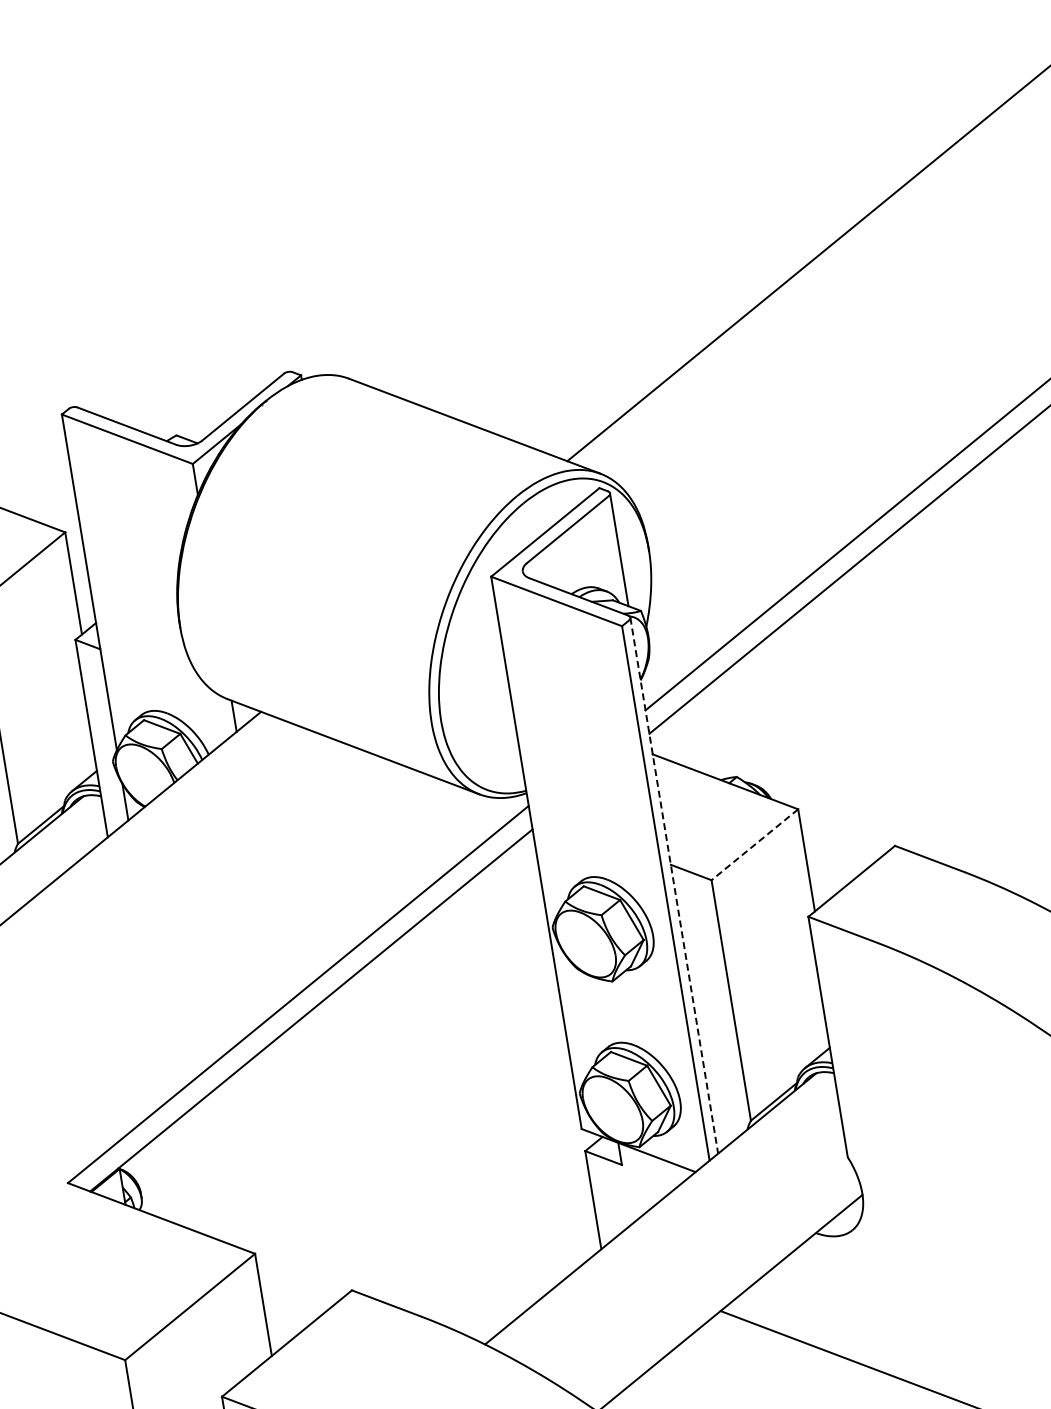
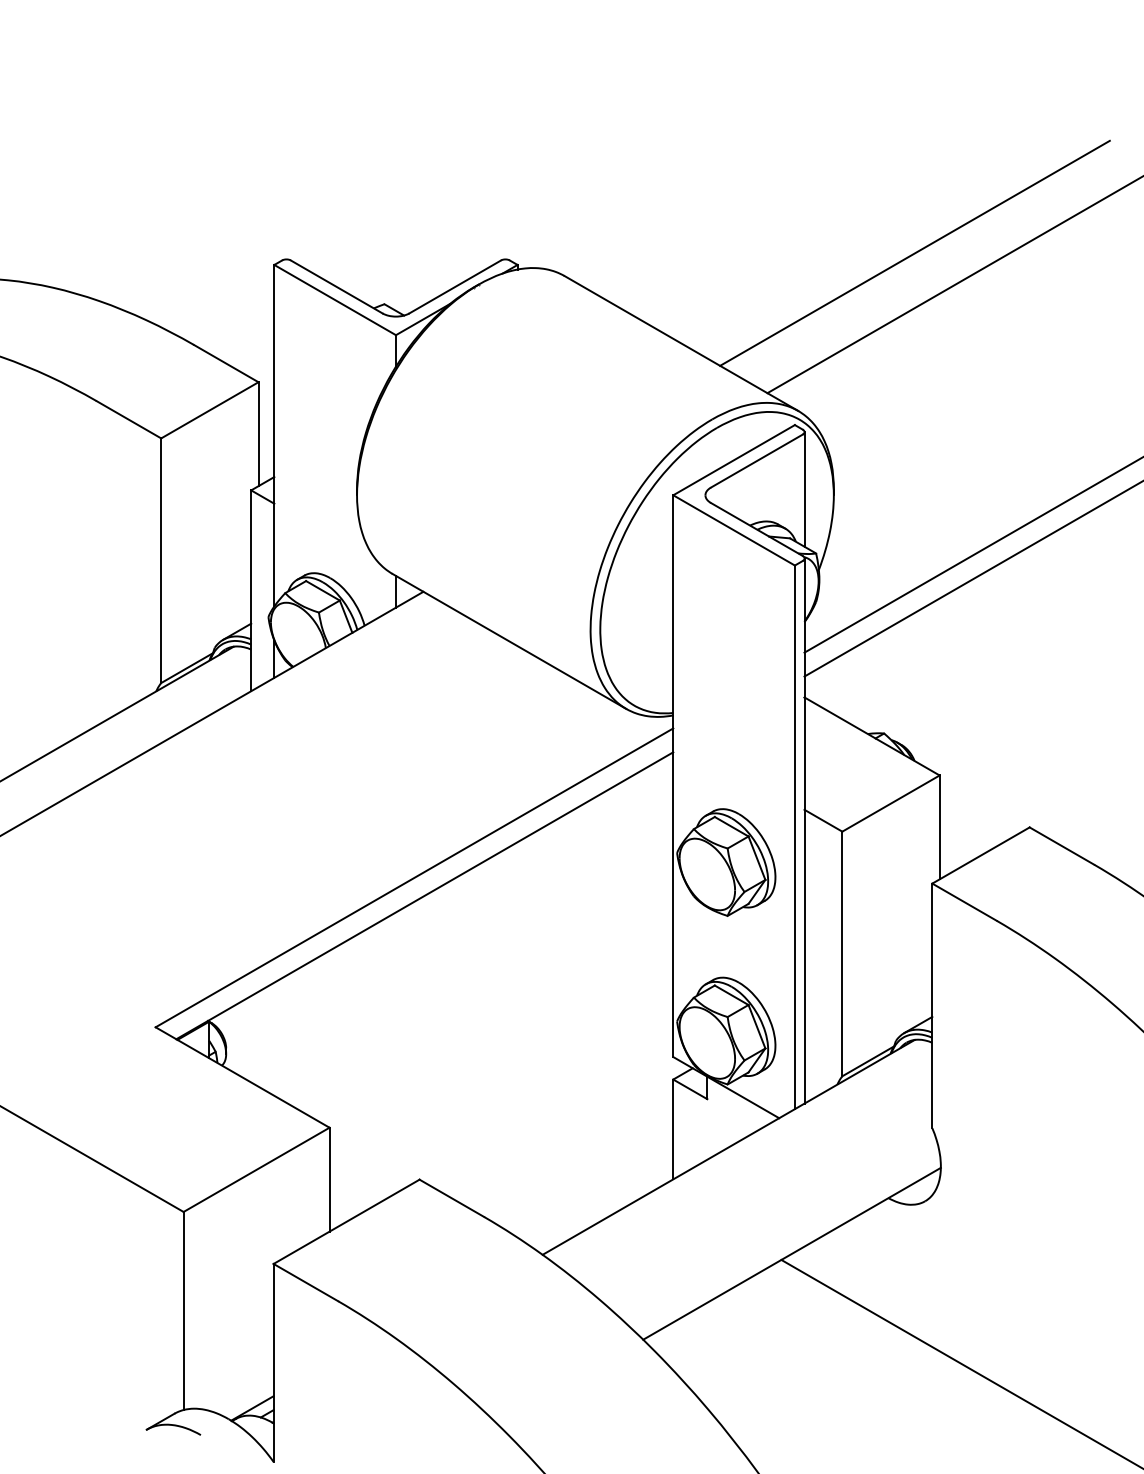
line: (689, 299) -> (914, 252), added
line: (754, 844) -> (890, 803), dashed -> solid
line: (674, 886) -> (804, 831), dashed -> solid

